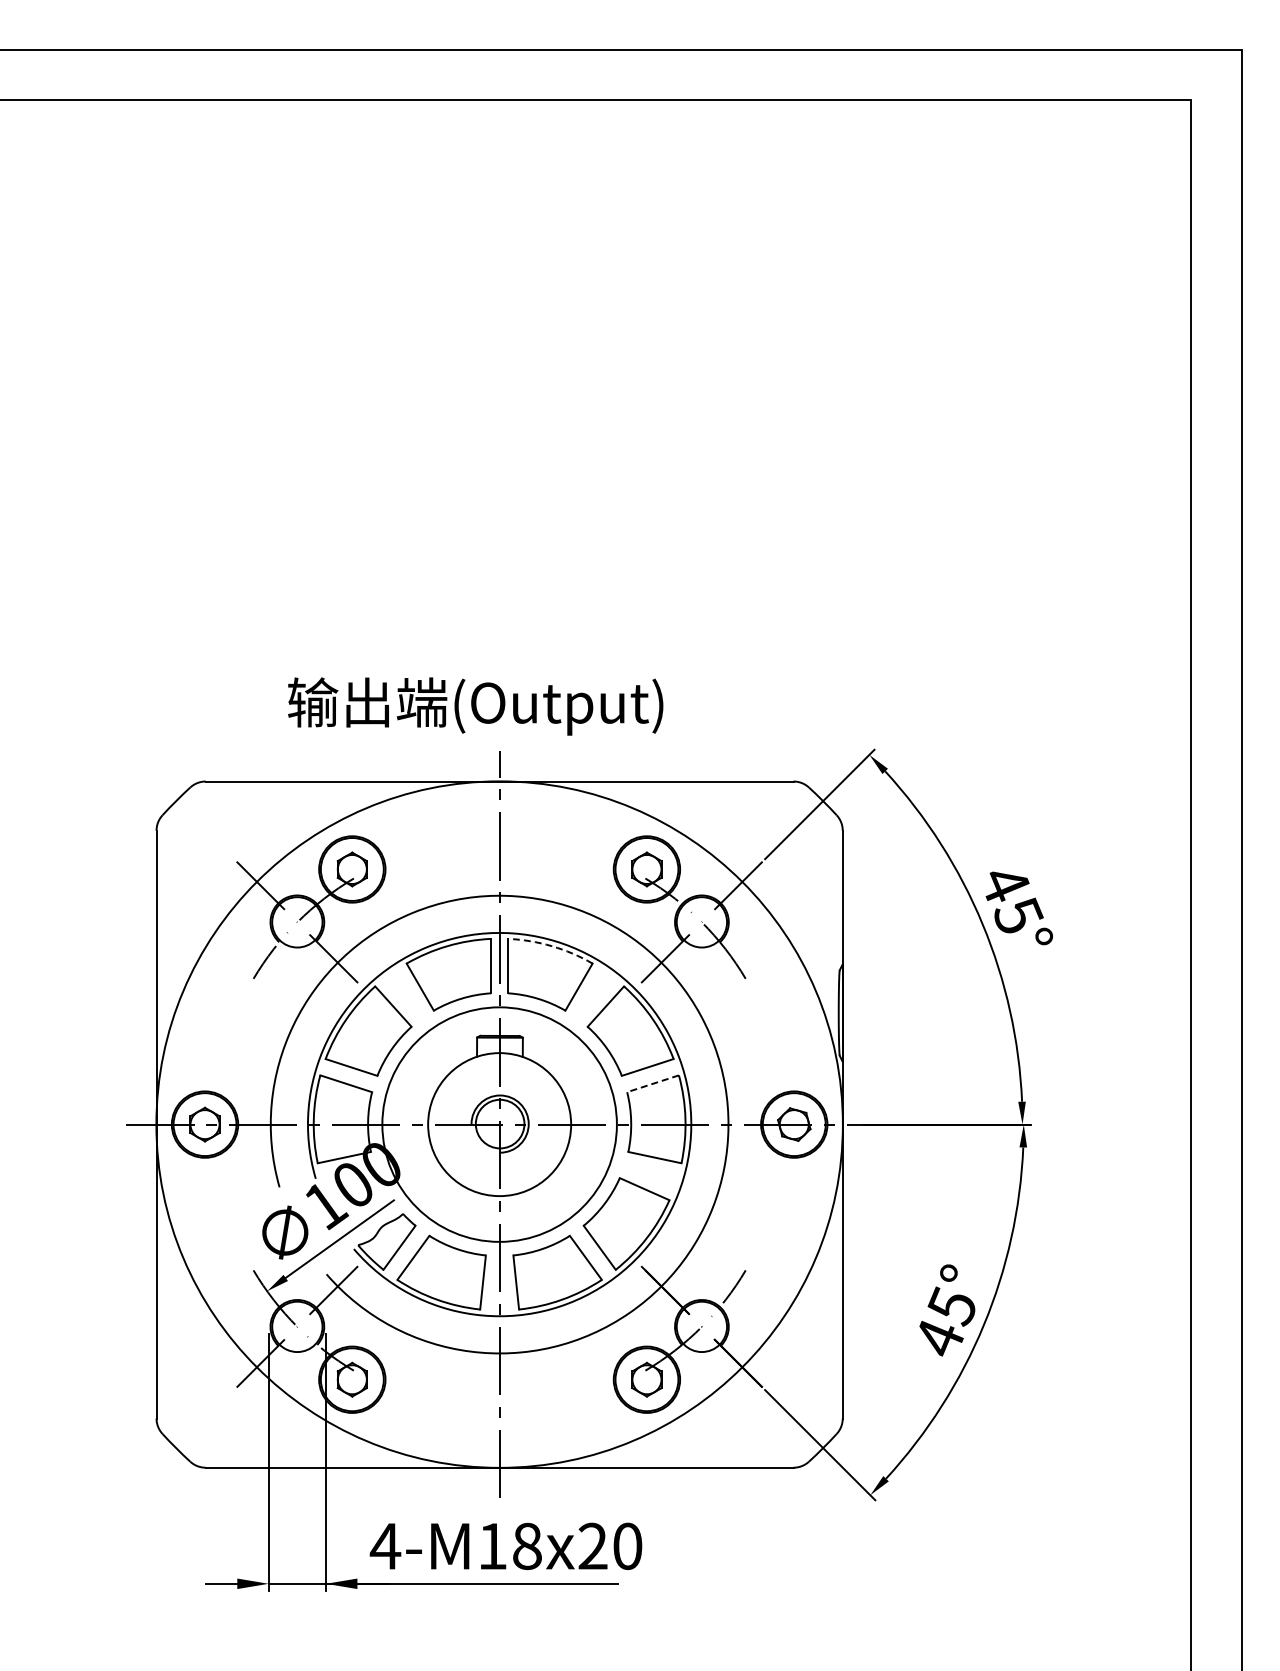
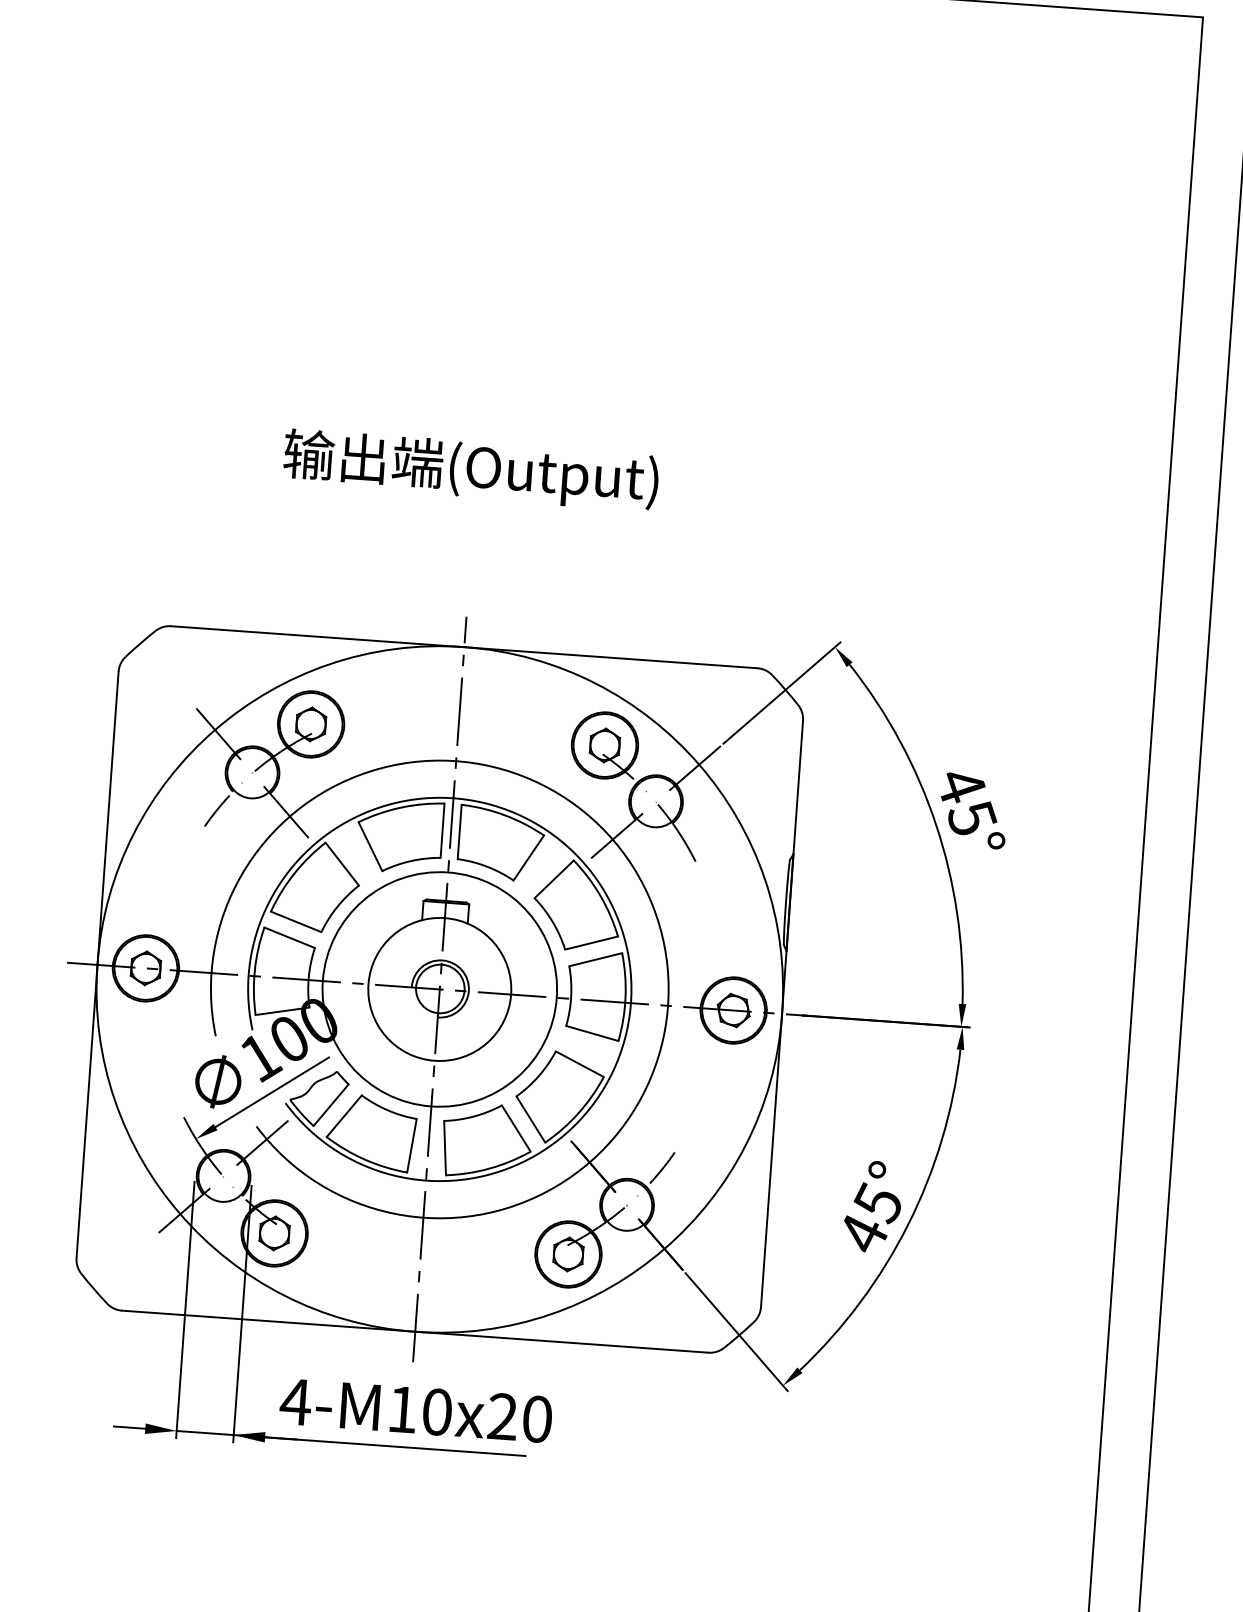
text: (475, 706) -> (470, 470), moved
arc: (551, 946) -> (504, 815), dashed -> solid
line: (652, 1083) -> (595, 959), dashed -> solid
text: (527, 1545) -> (437, 1411), 4-M18x20 -> 4-M10x20

